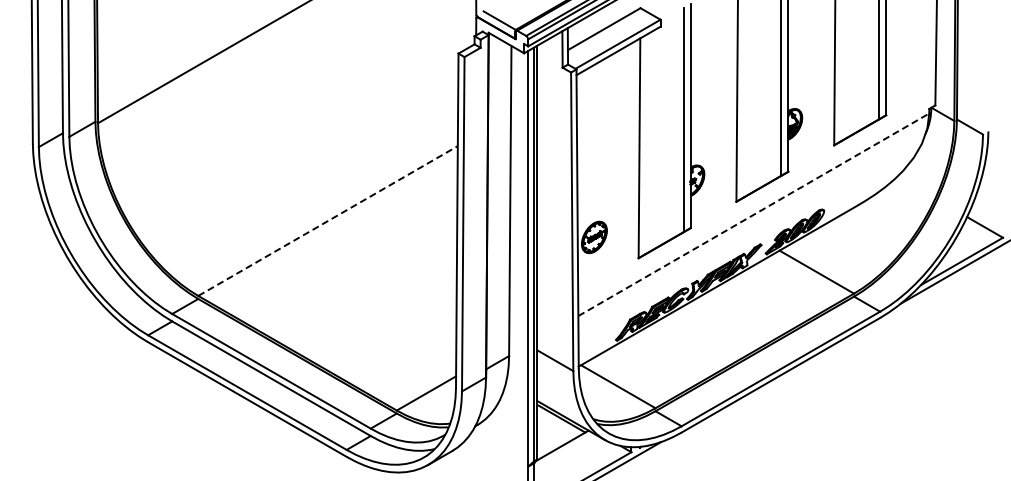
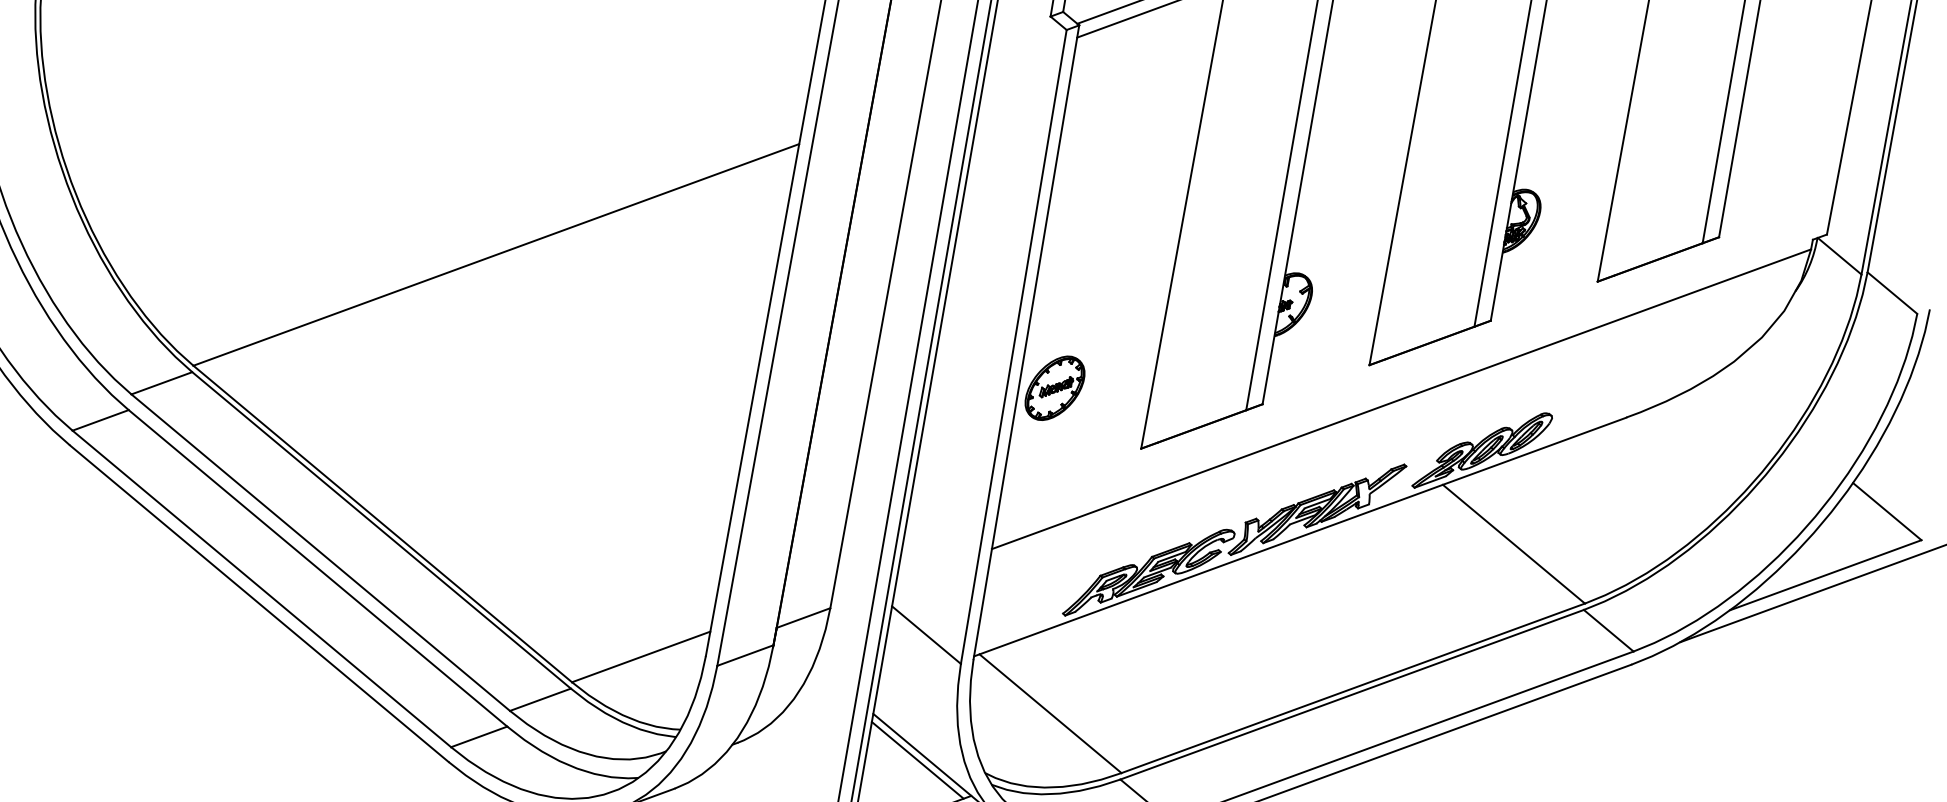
line: (753, 214) -> (1400, 398), dashed -> solid
line: (328, 221) -> (497, 256), dashed -> solid

